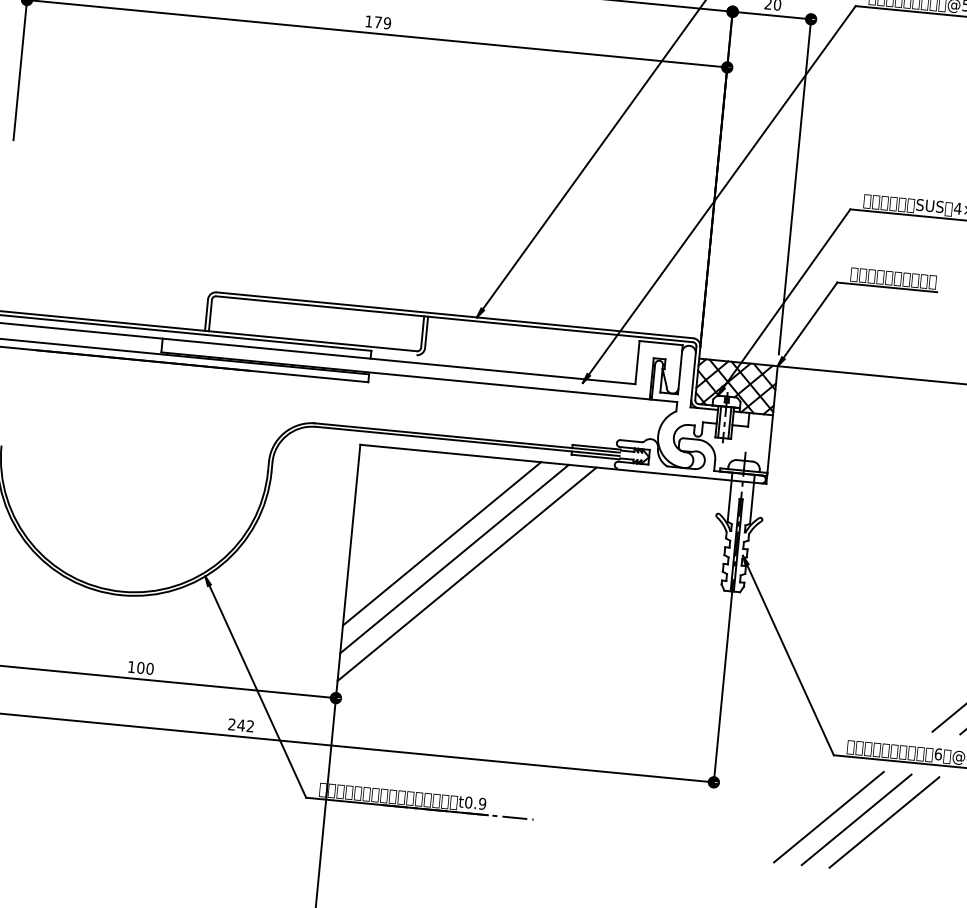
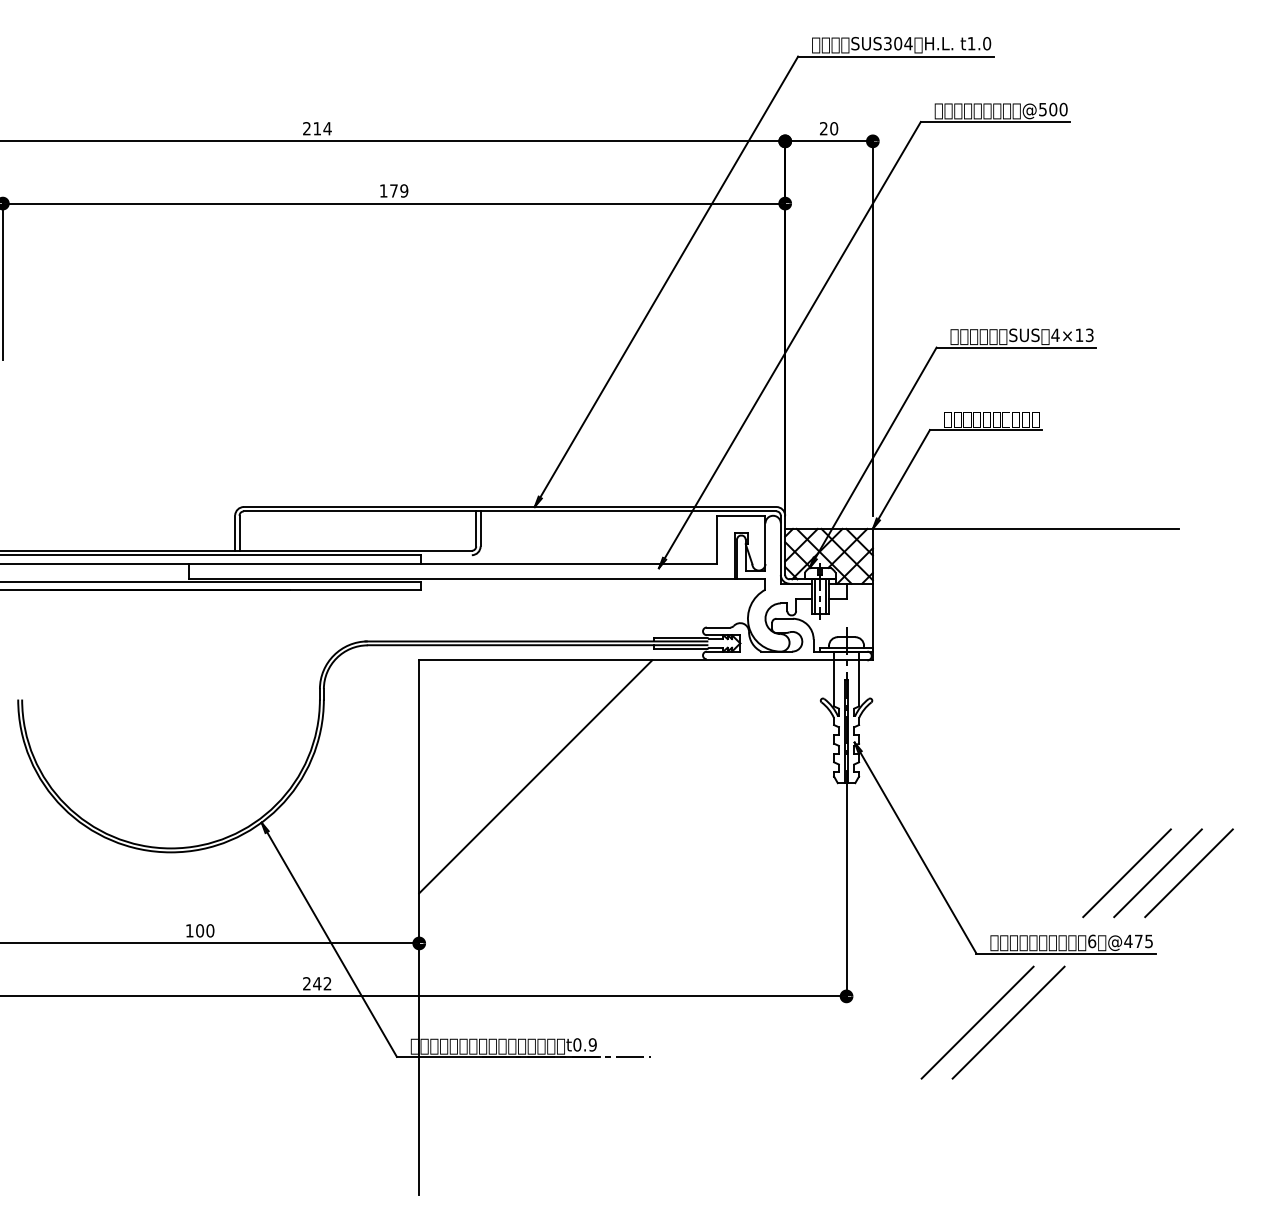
line: (442, 544) -> (520, 761), removed
line: (467, 574) -> (551, 792), removed
line: (884, 822) -> (1039, 1022), removed

